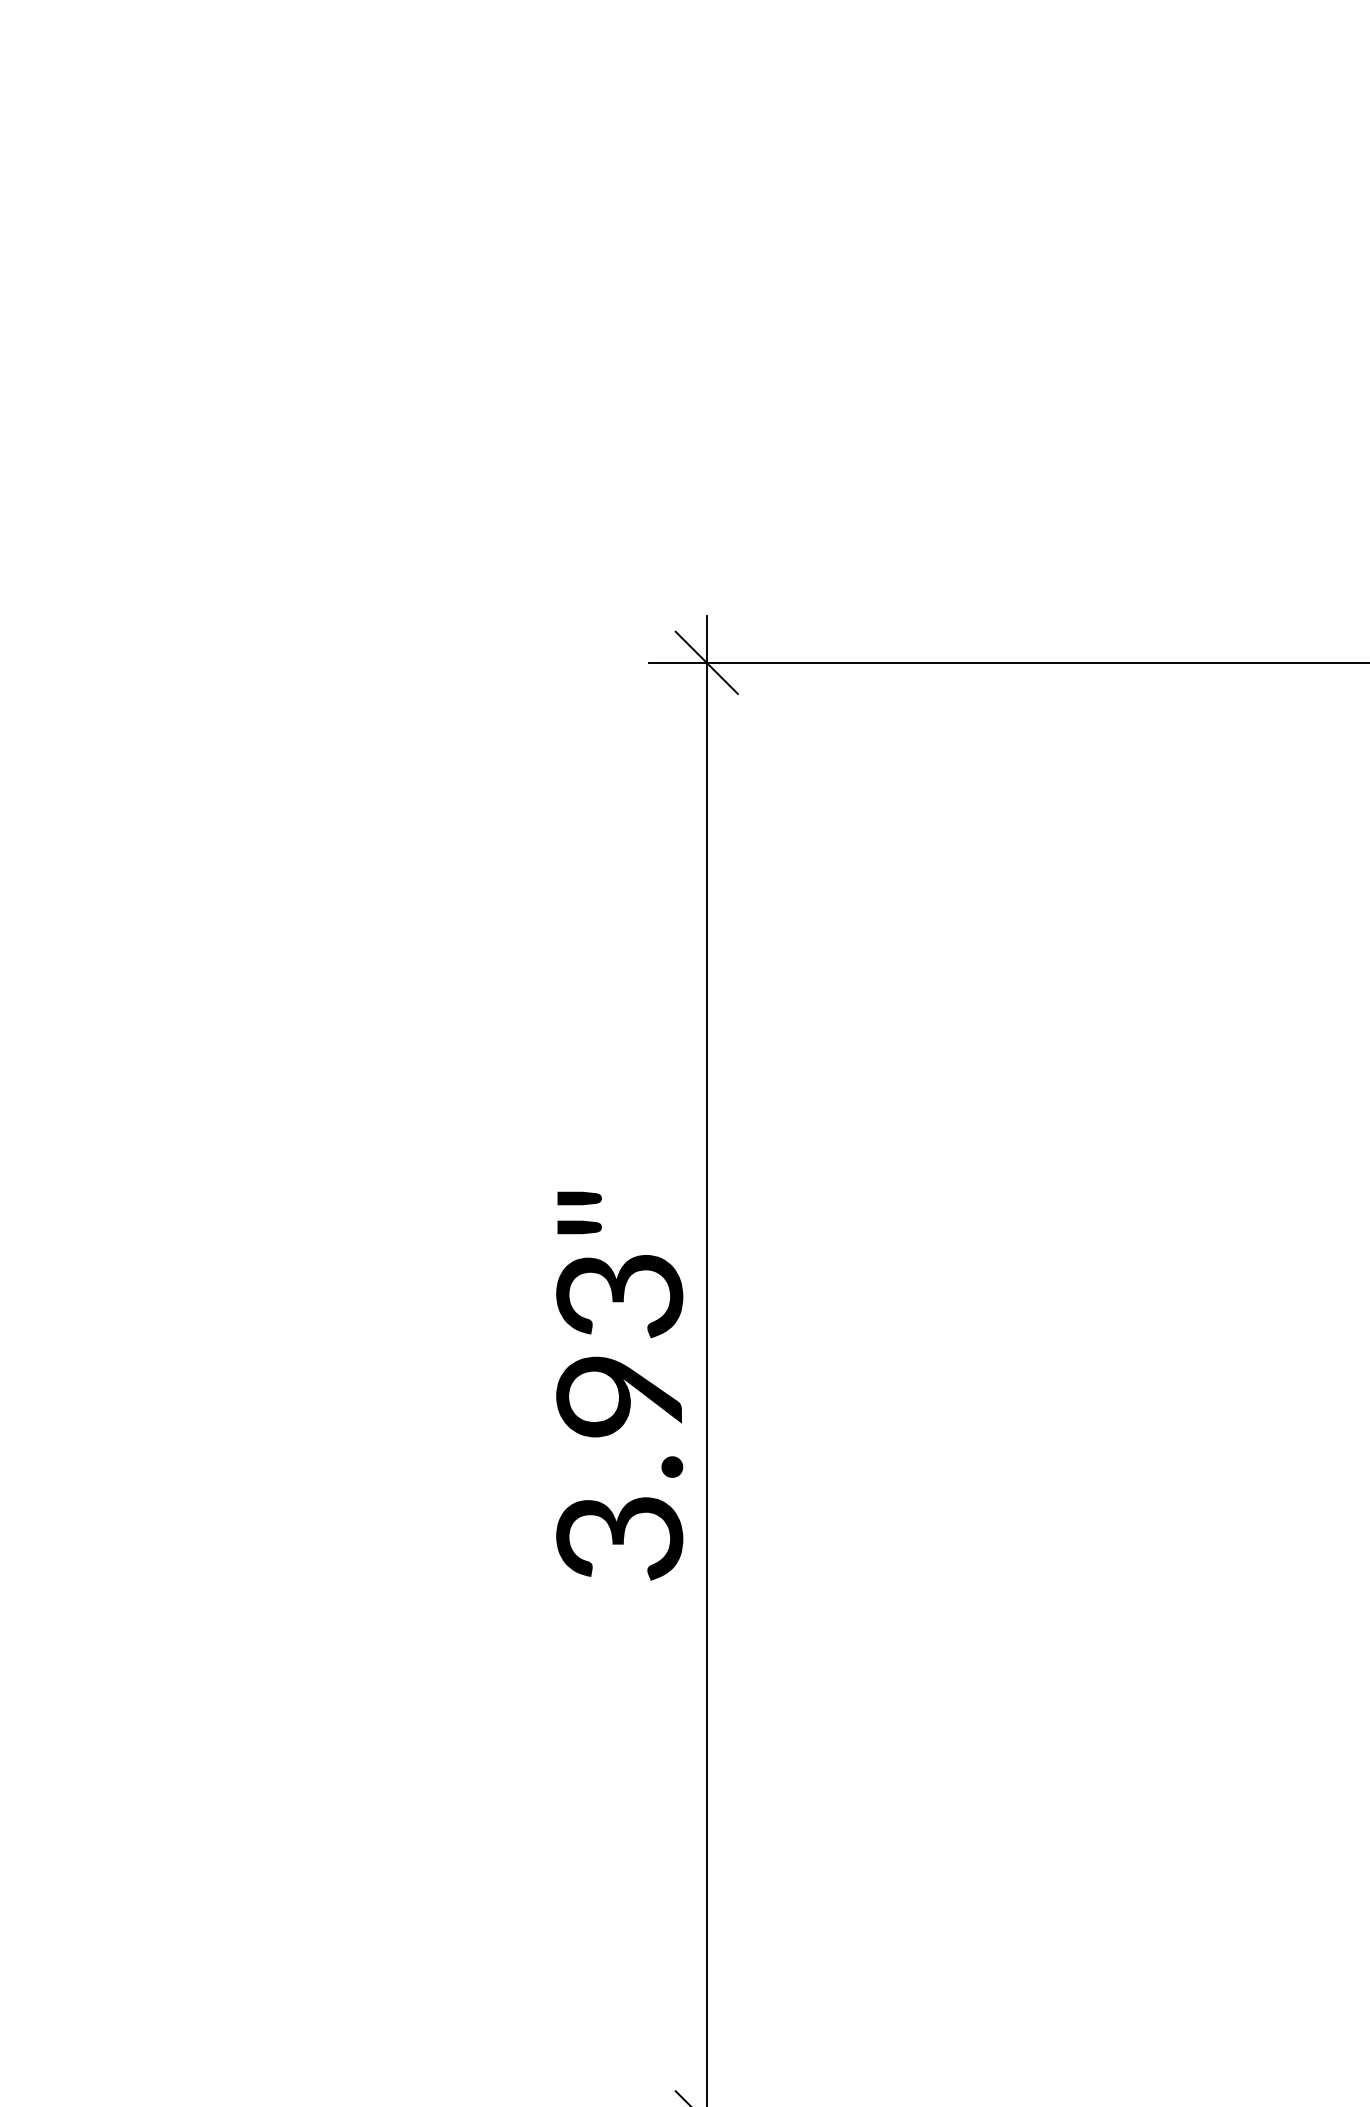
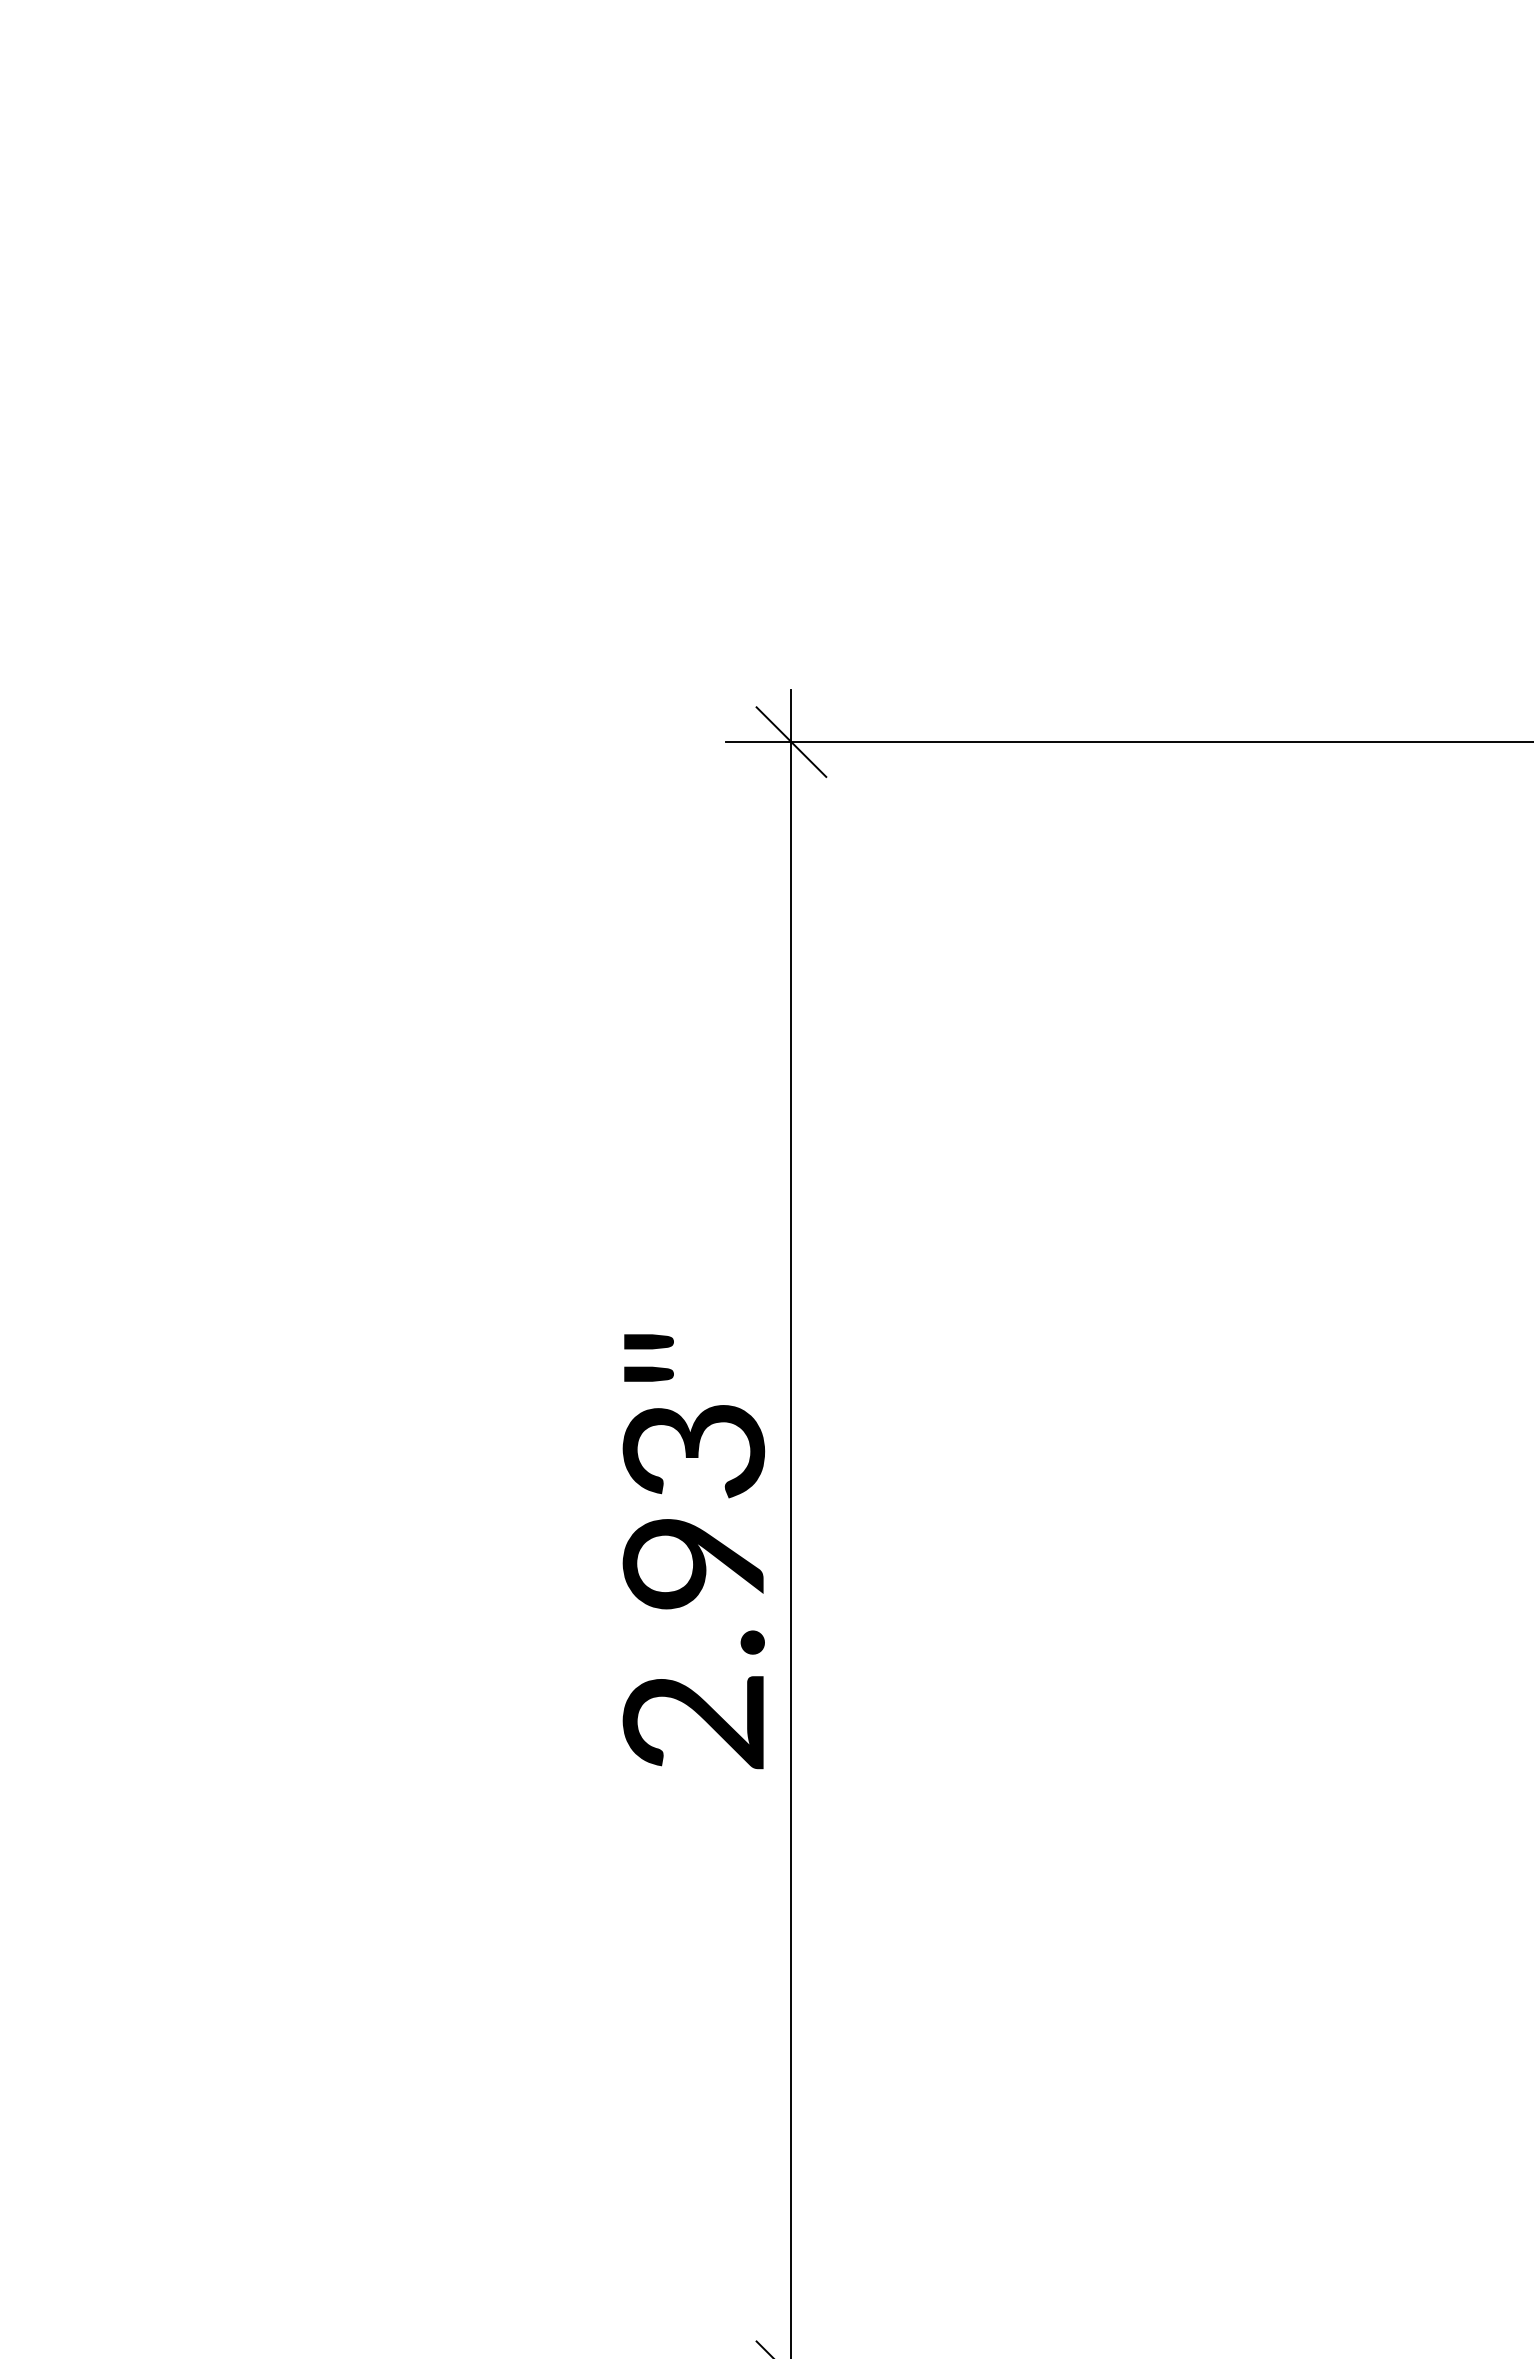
text: (620, 1538) -> (694, 1722), 3.93" -> 2.93"

